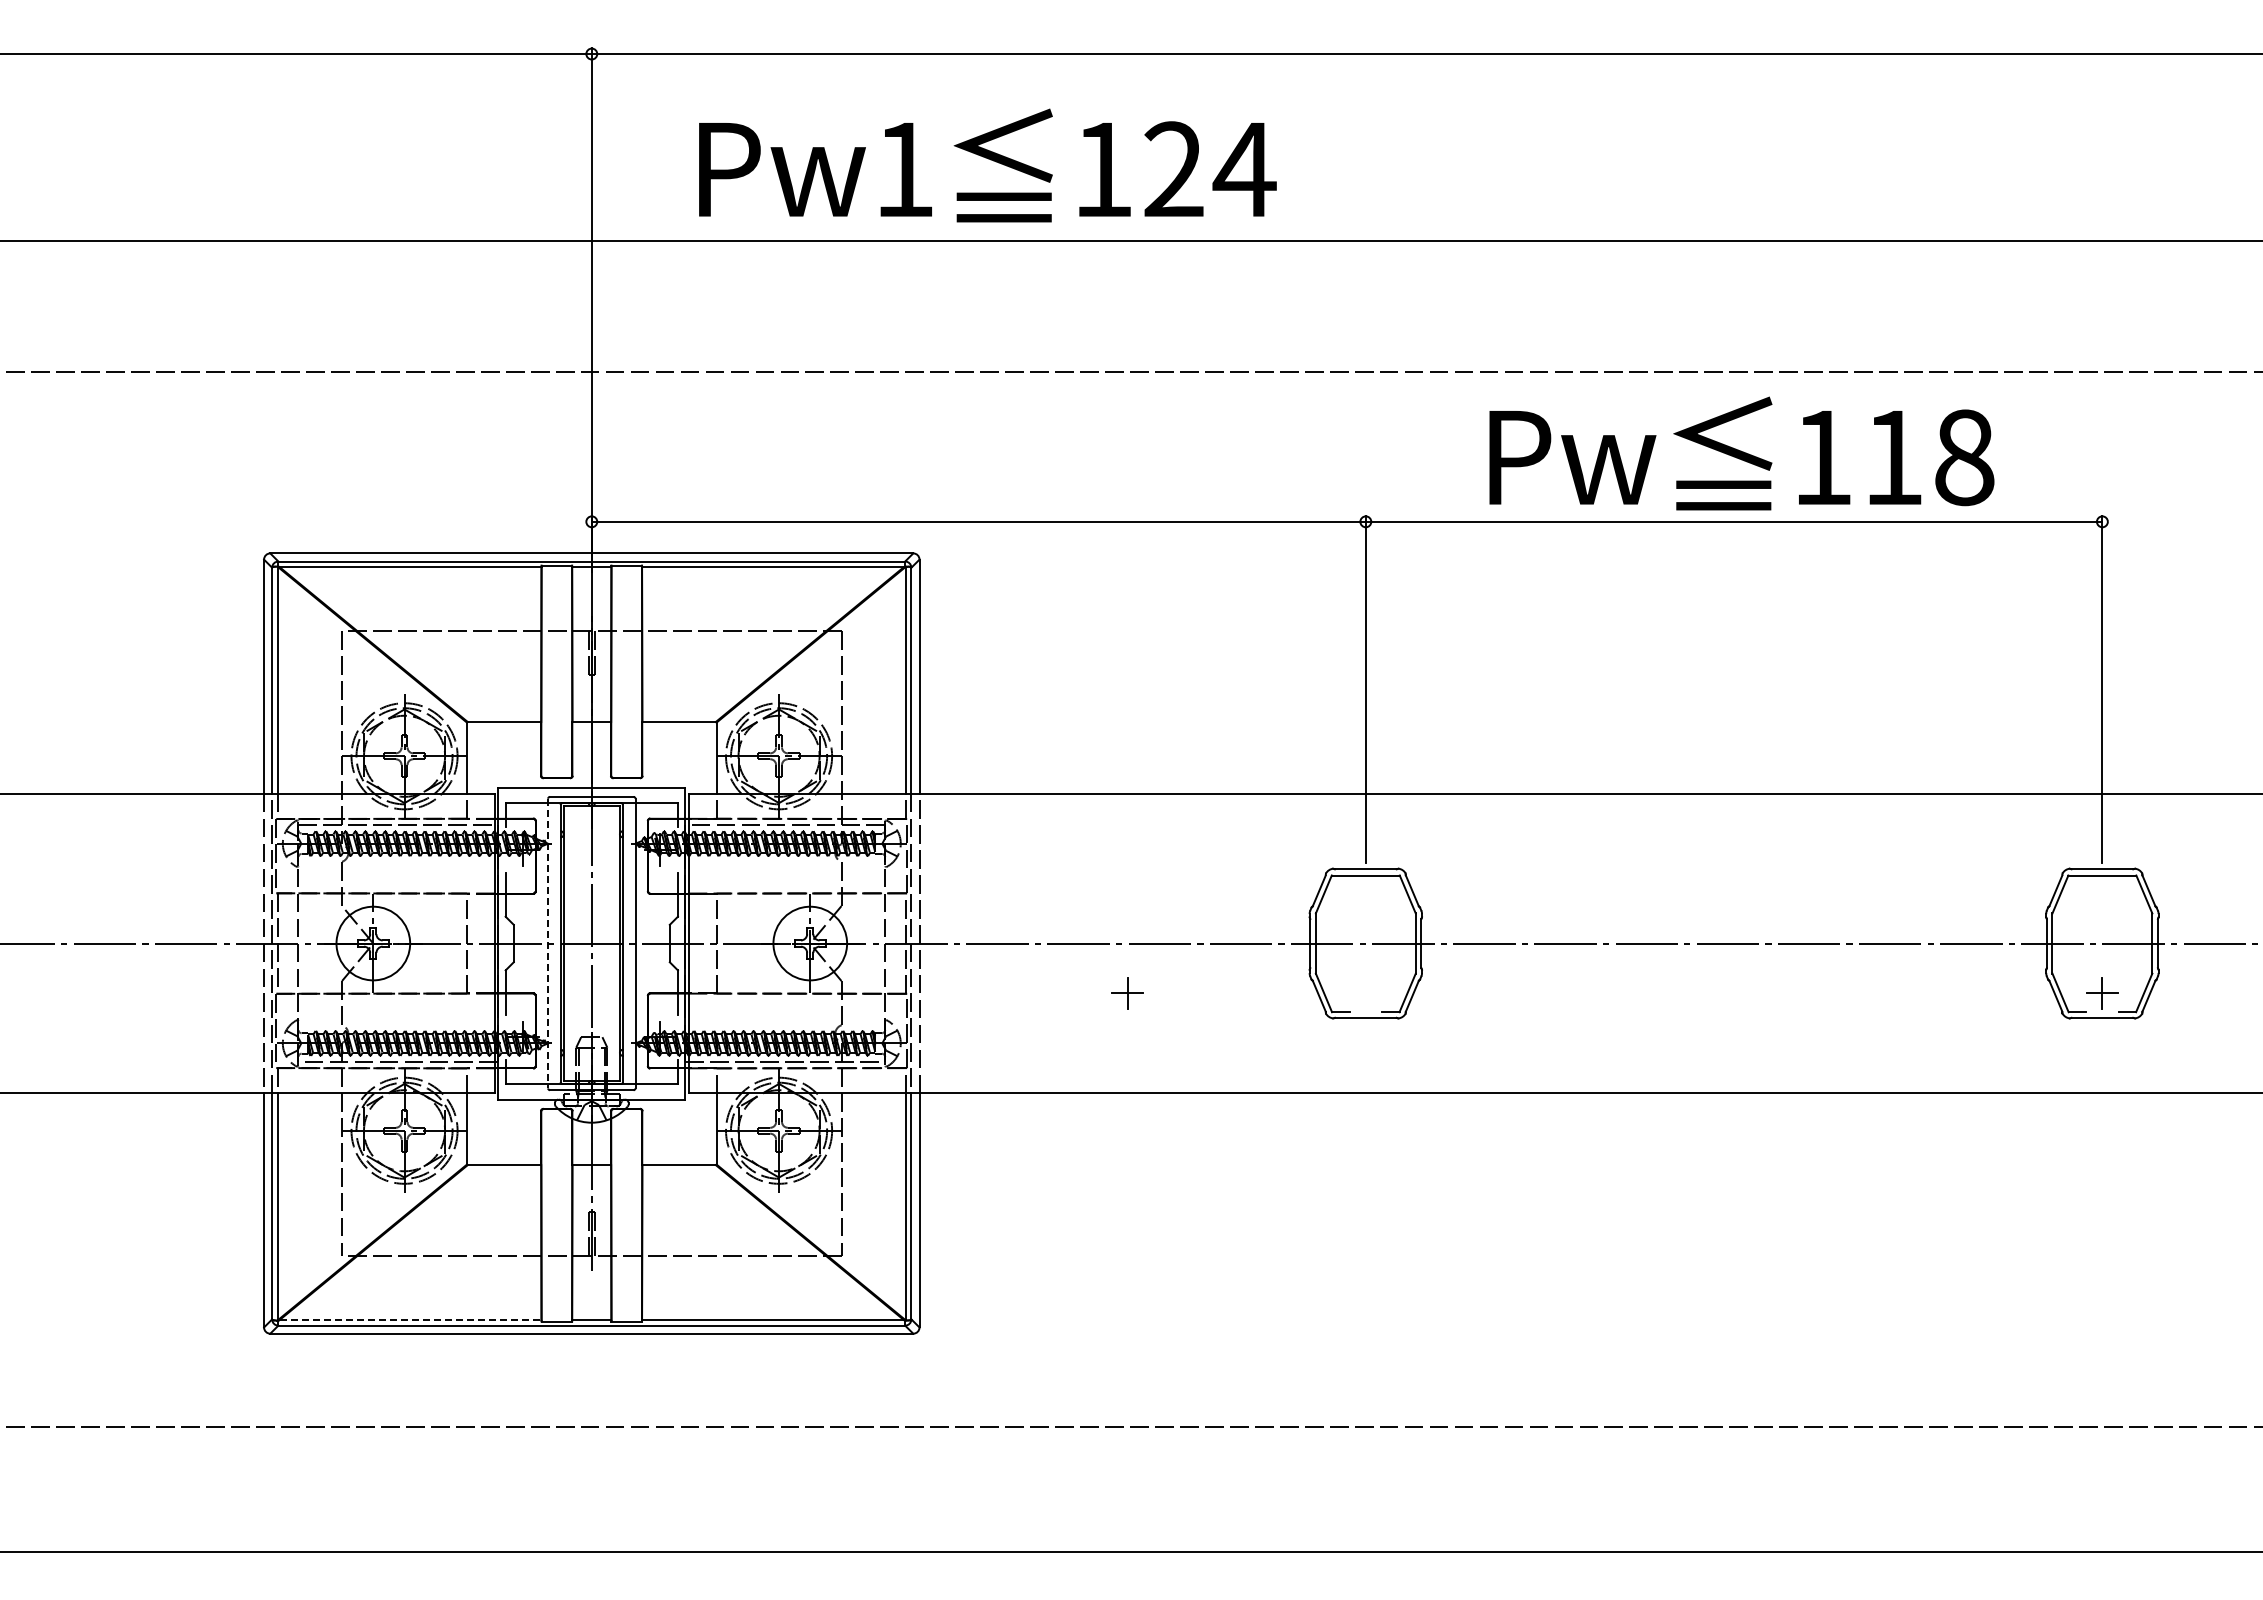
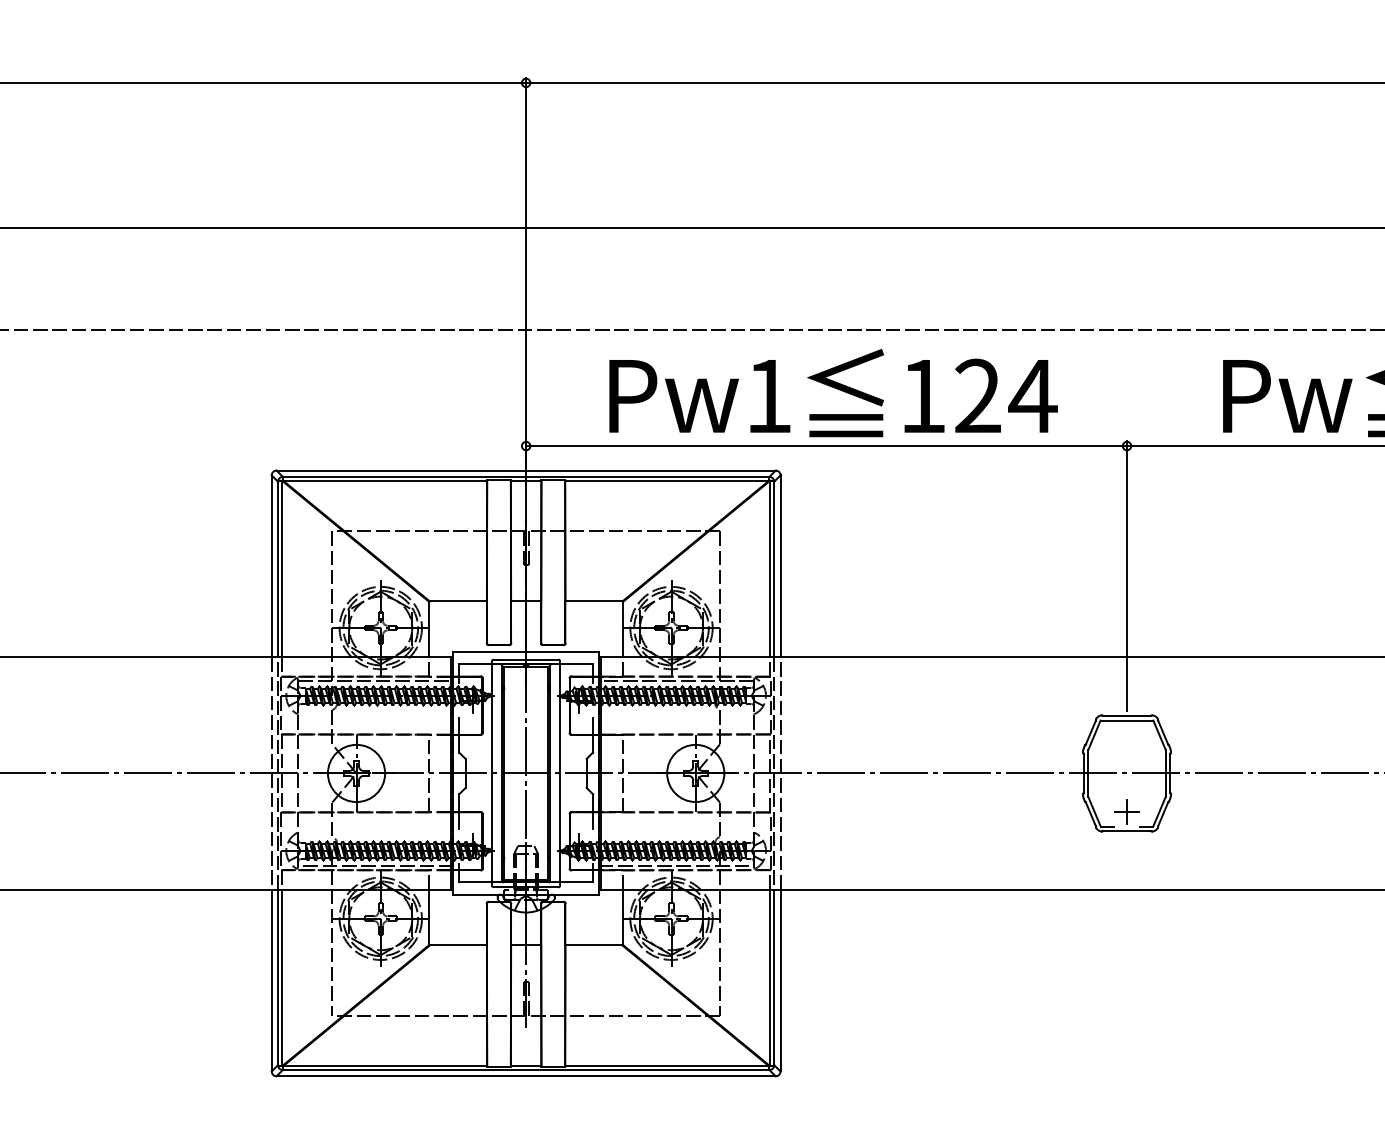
text: (987, 165) -> (833, 393), moved
line: (548, 943) -> (492, 773), dashed -> solid
part: (1127, 993) -> (1126, 812), moved
line: (411, 1320) -> (386, 1066), dashed -> solid

